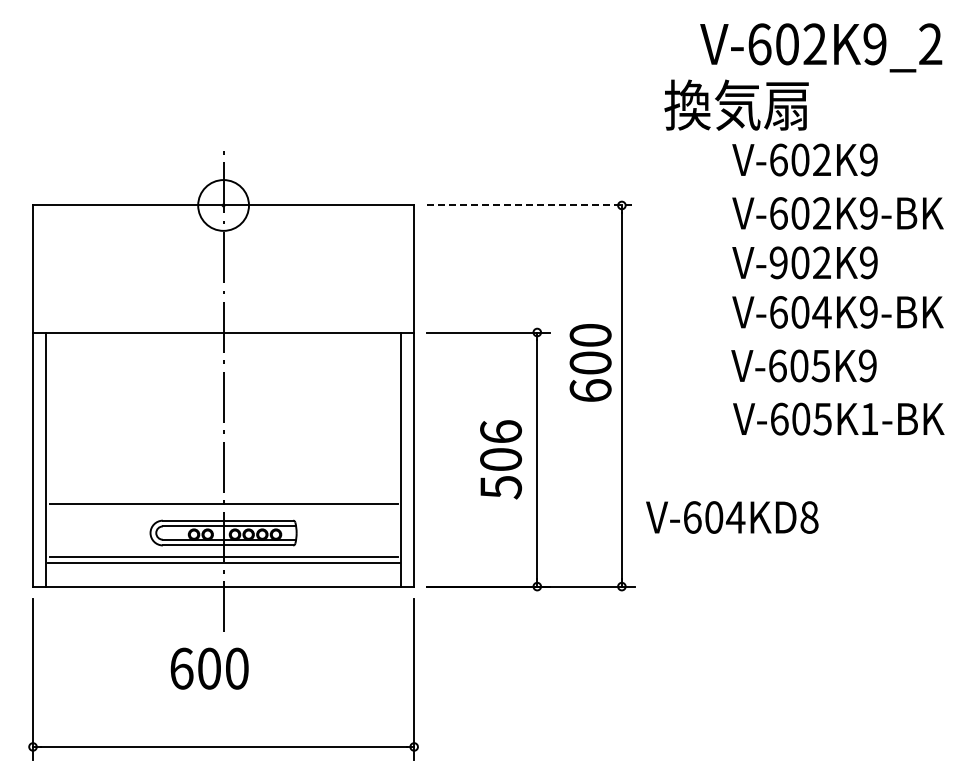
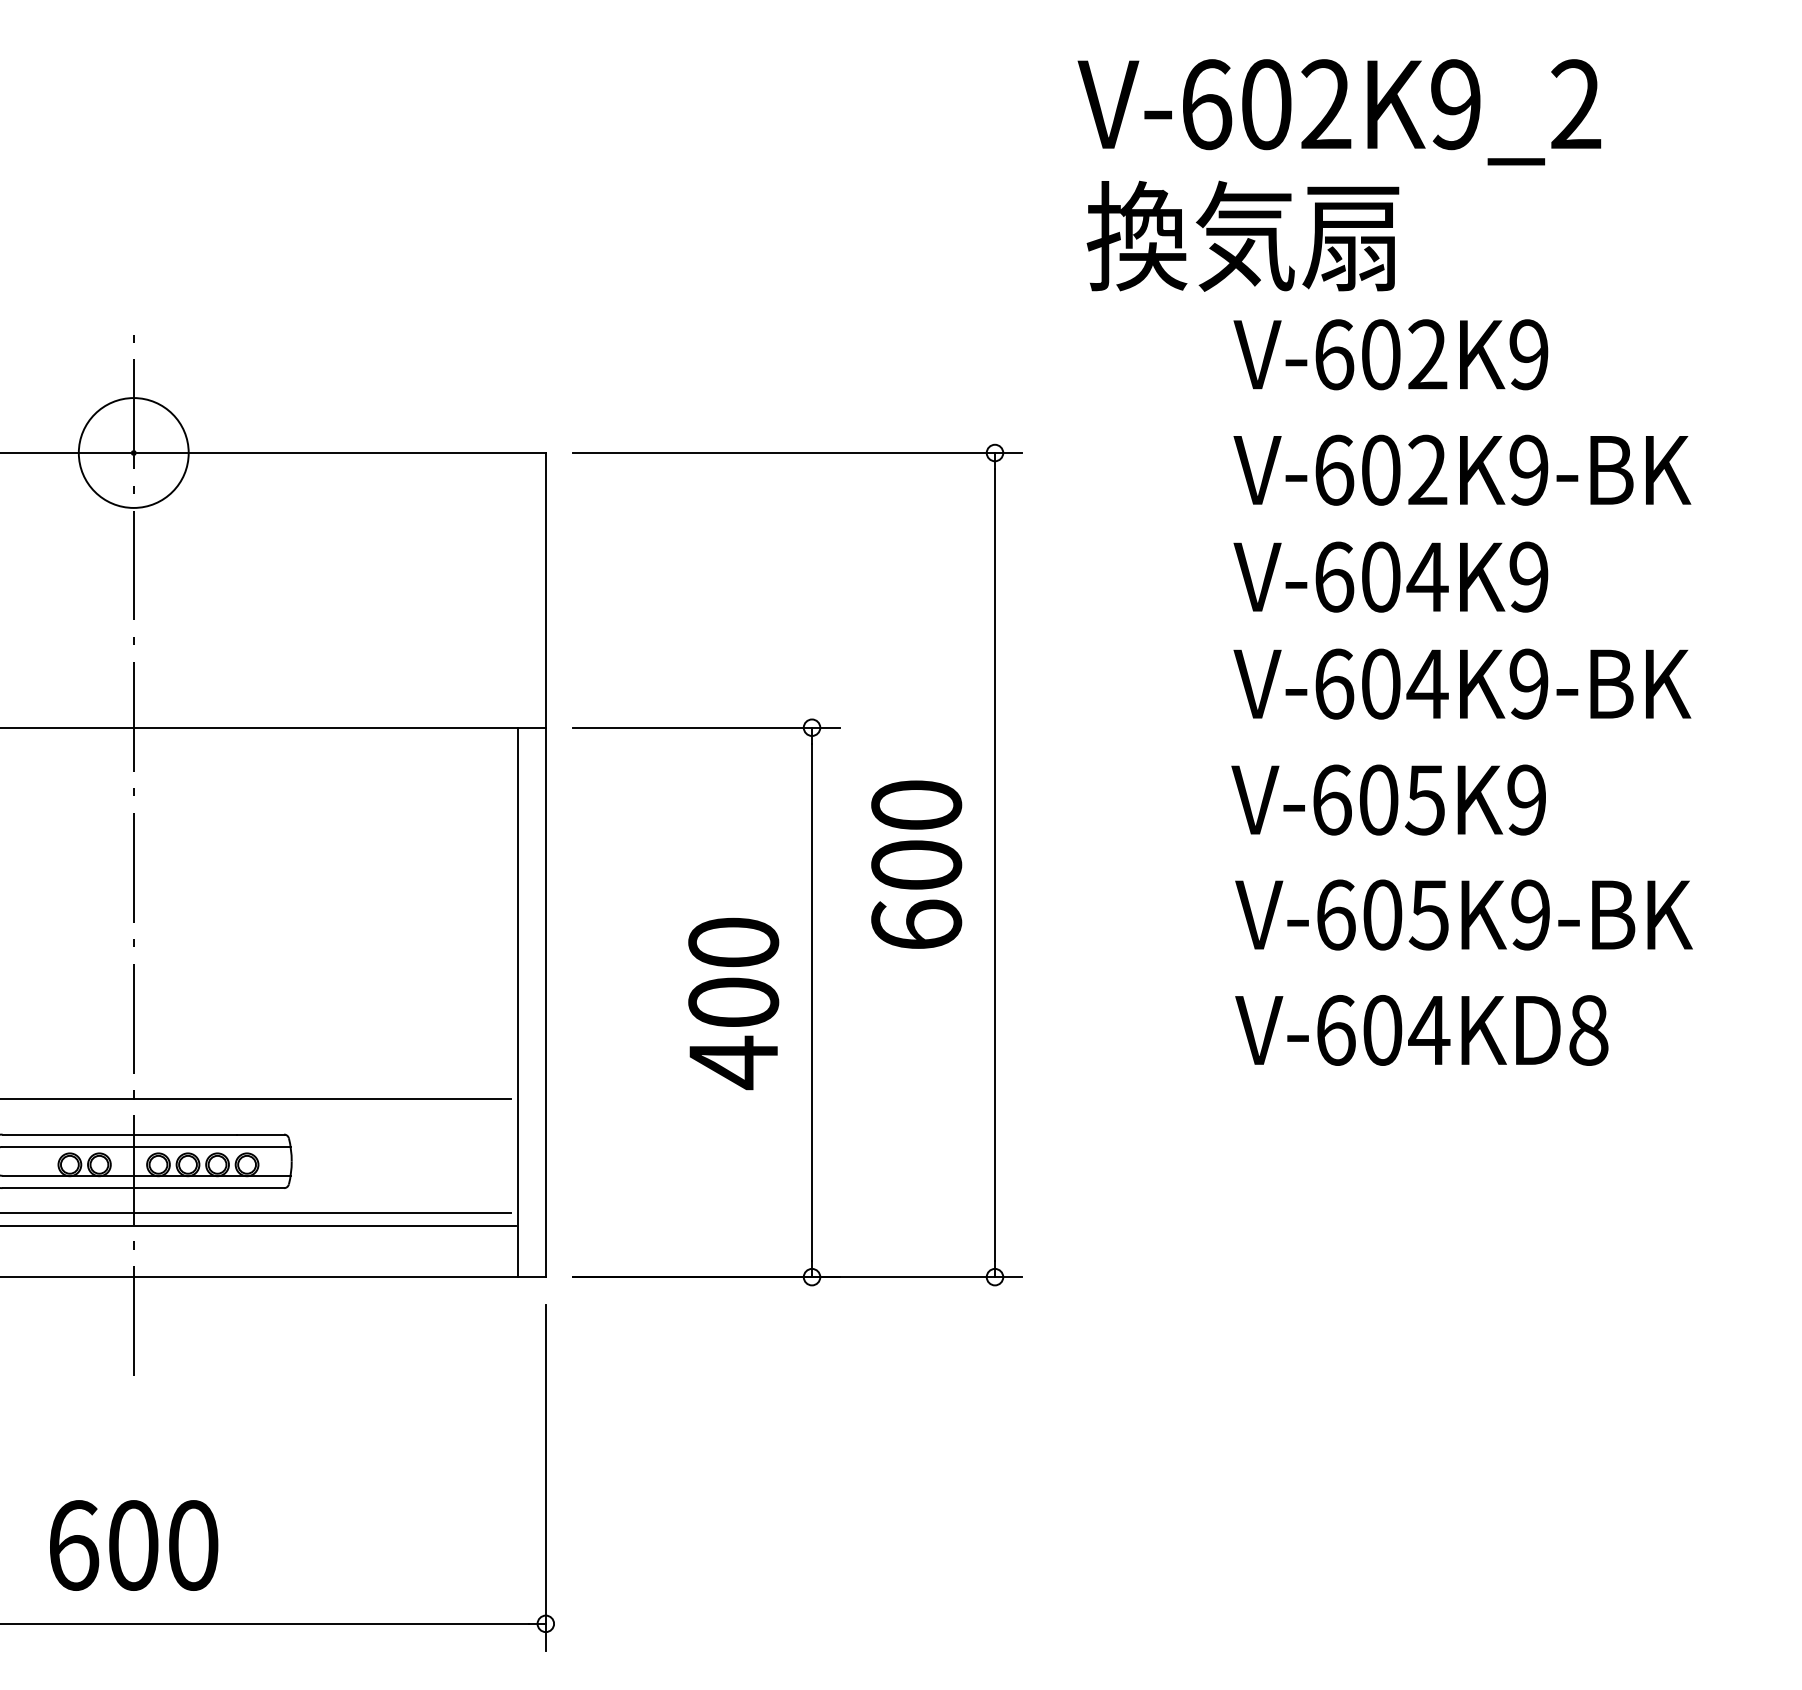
text: (821, 47) -> (1340, 111), moved
line: (530, 205) -> (797, 453), dashed -> solid
text: (800, 262) -> (1381, 576), V-902K9 -> V-604K9
text: (590, 362) -> (916, 863), moved
text: (869, 418) -> (1530, 913), V-605K1-BK -> V-605K9-BK
text: (501, 460) -> (734, 1004), 506 -> 400
text: (732, 517) -> (1422, 1030), moved
text: (209, 668) -> (133, 1545), moved

